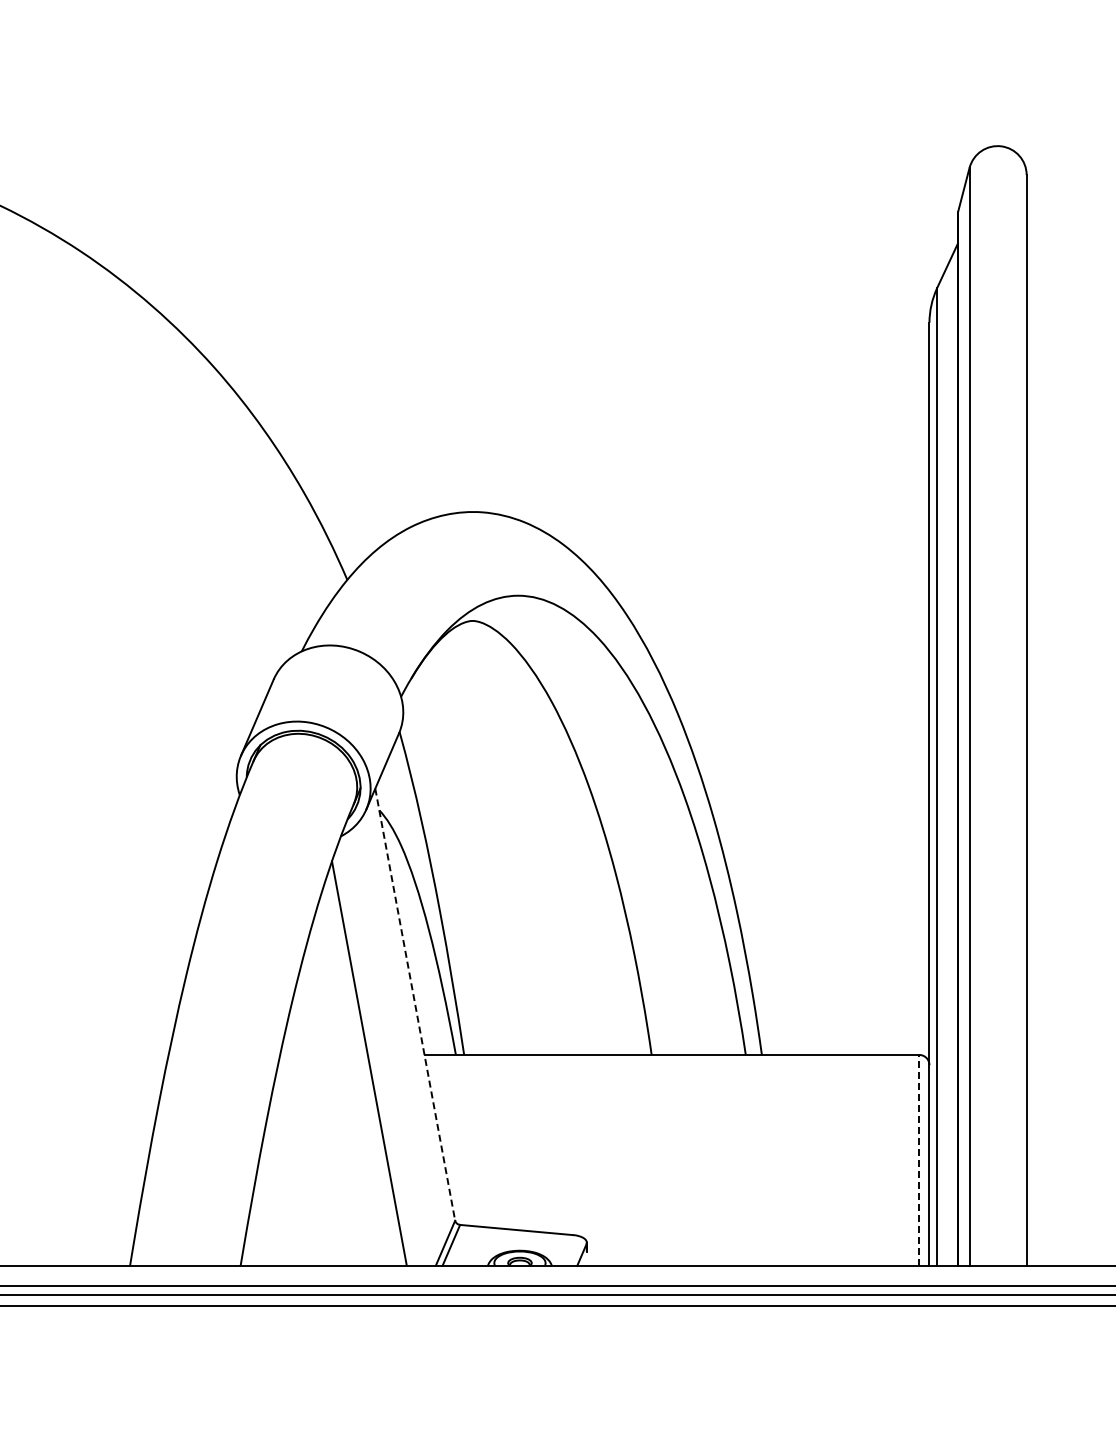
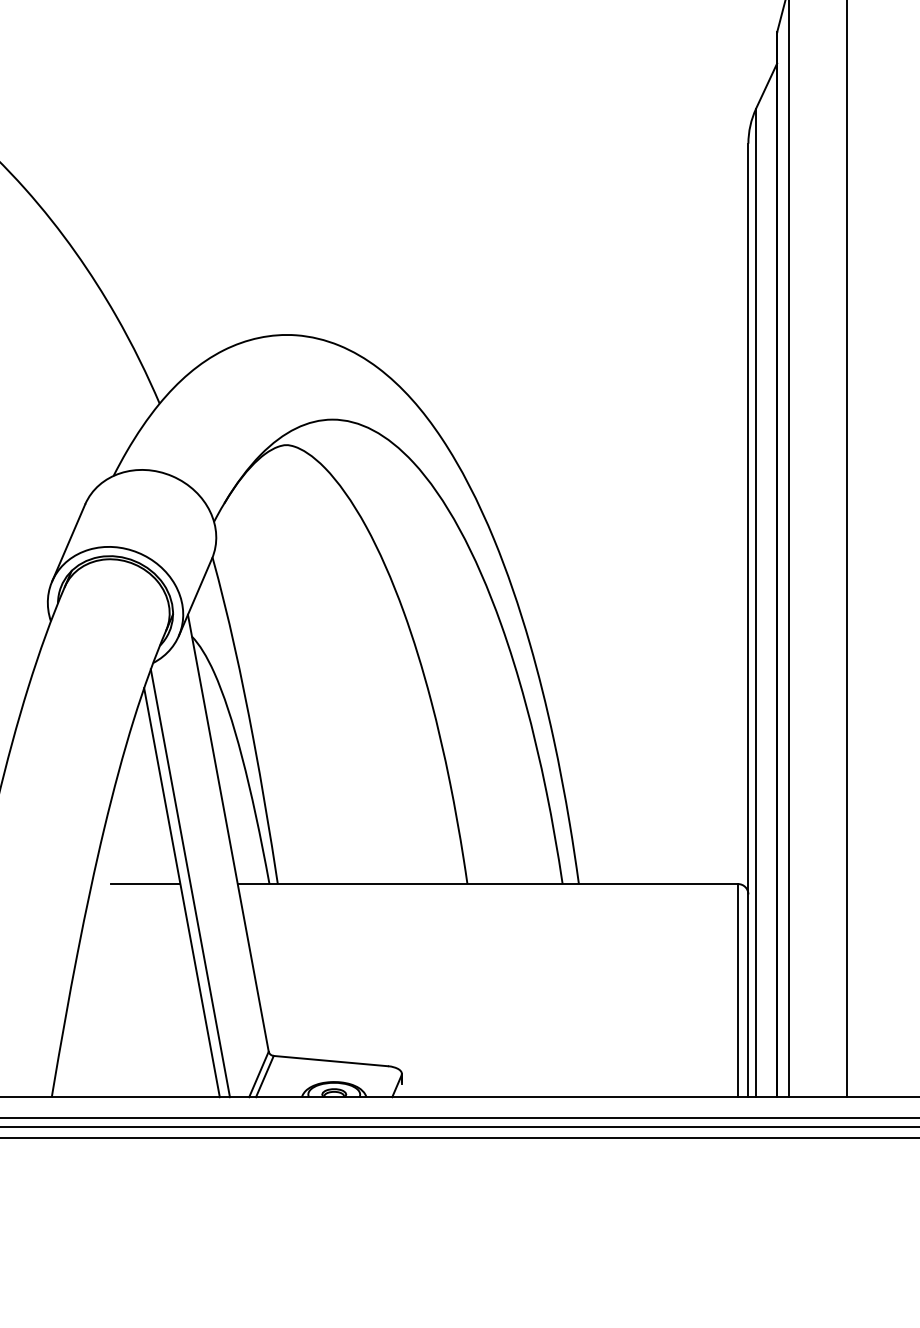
line: (415, 1004) -> (228, 833), dashed -> solid
line: (377, 1053) -> (190, 882), added
line: (333, 1054) -> (145, 883), added
line: (919, 1159) -> (738, 989), dashed -> solid

